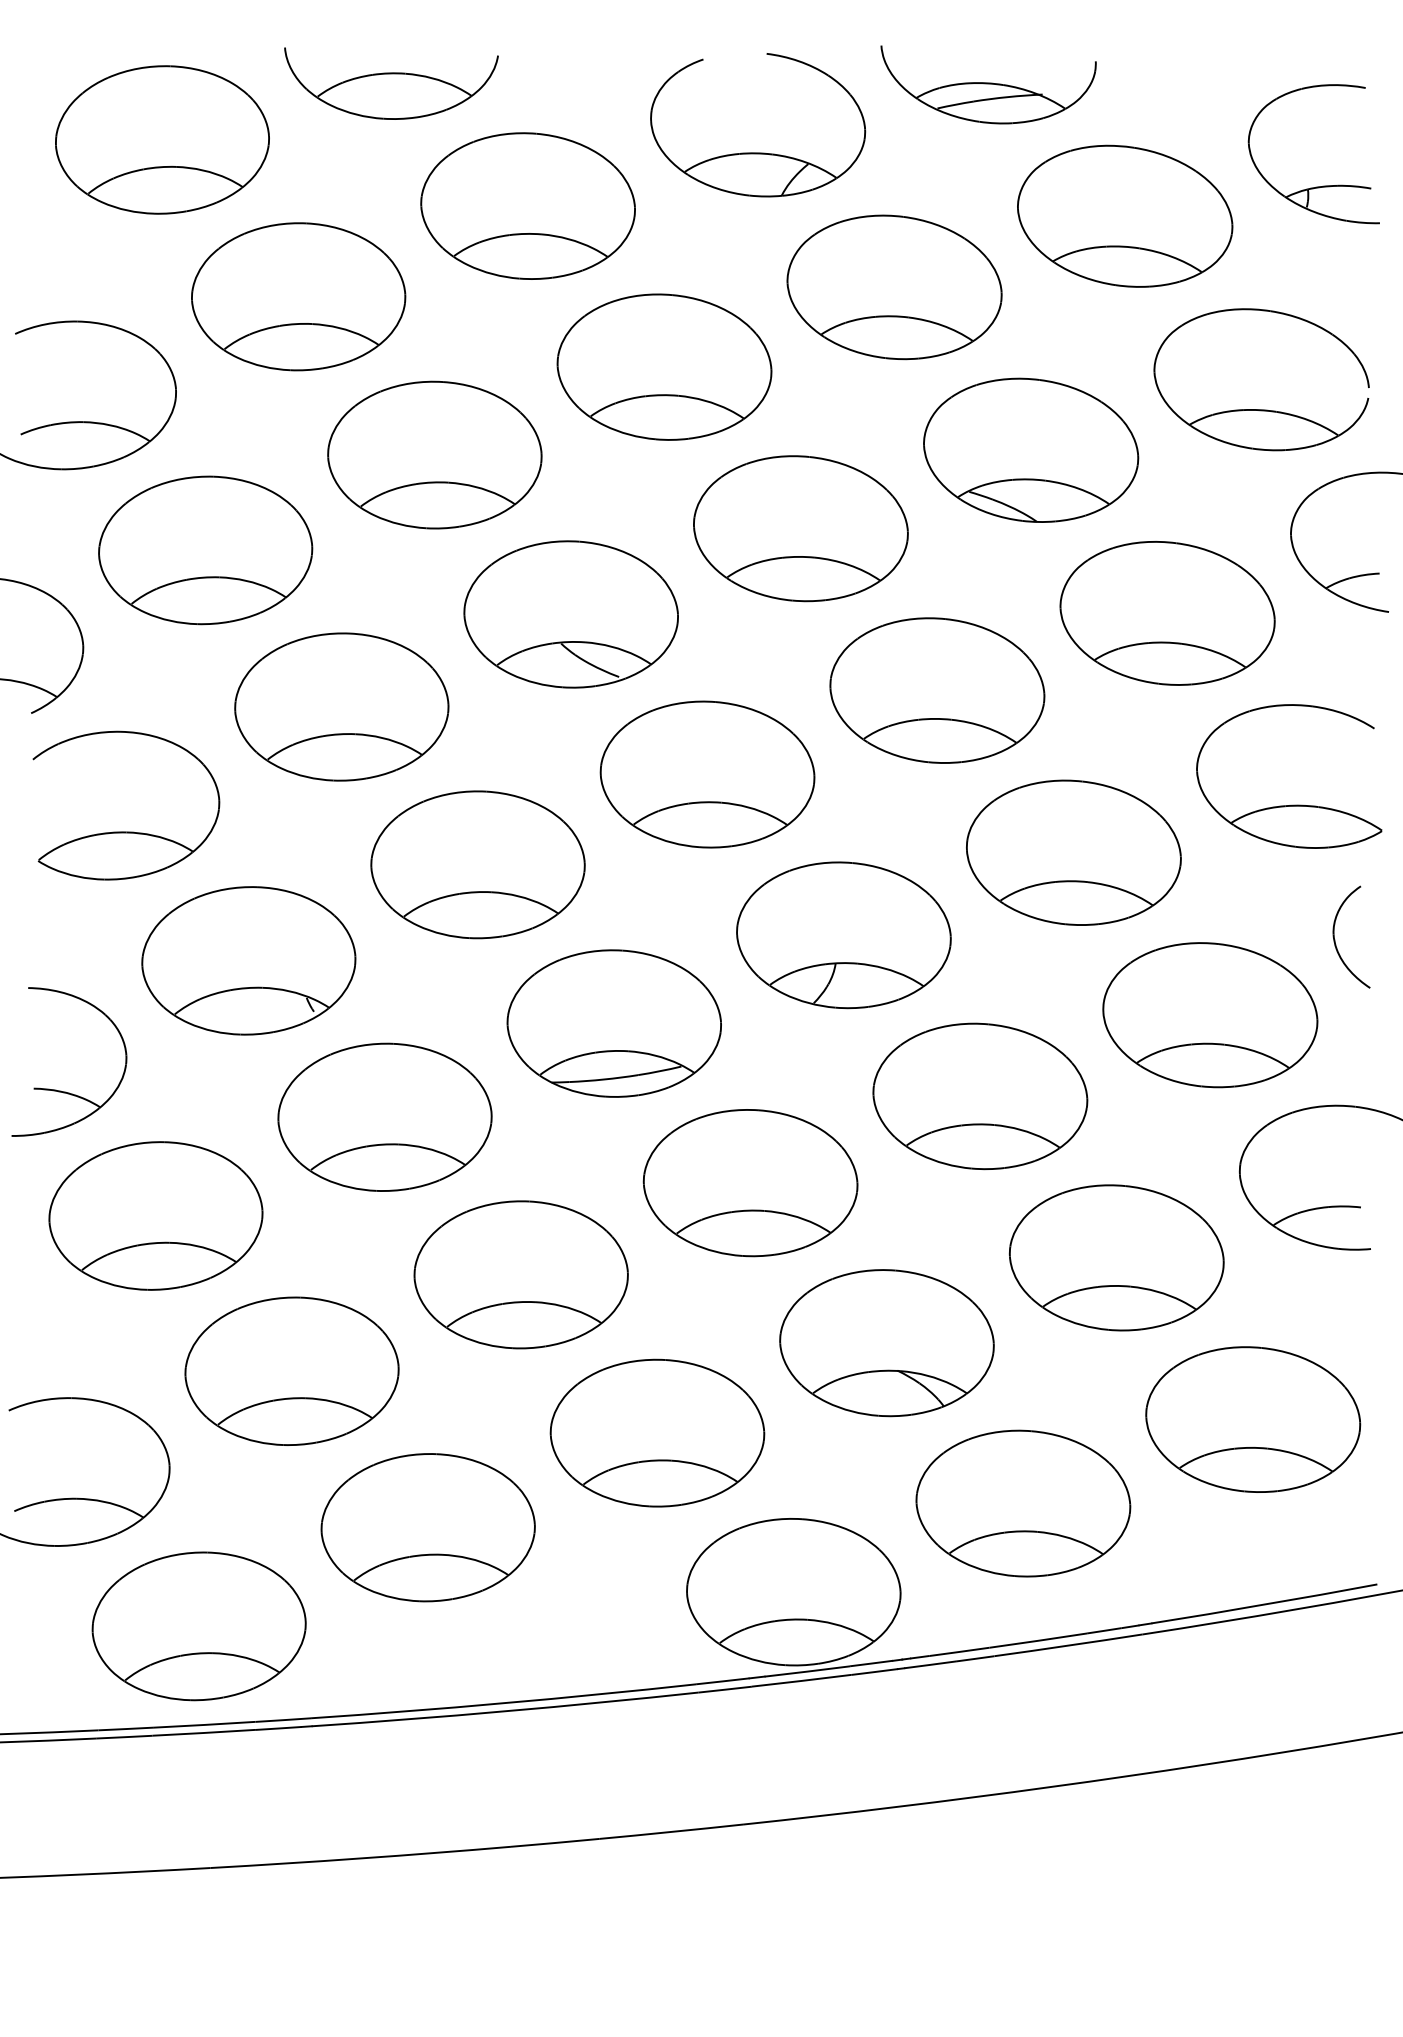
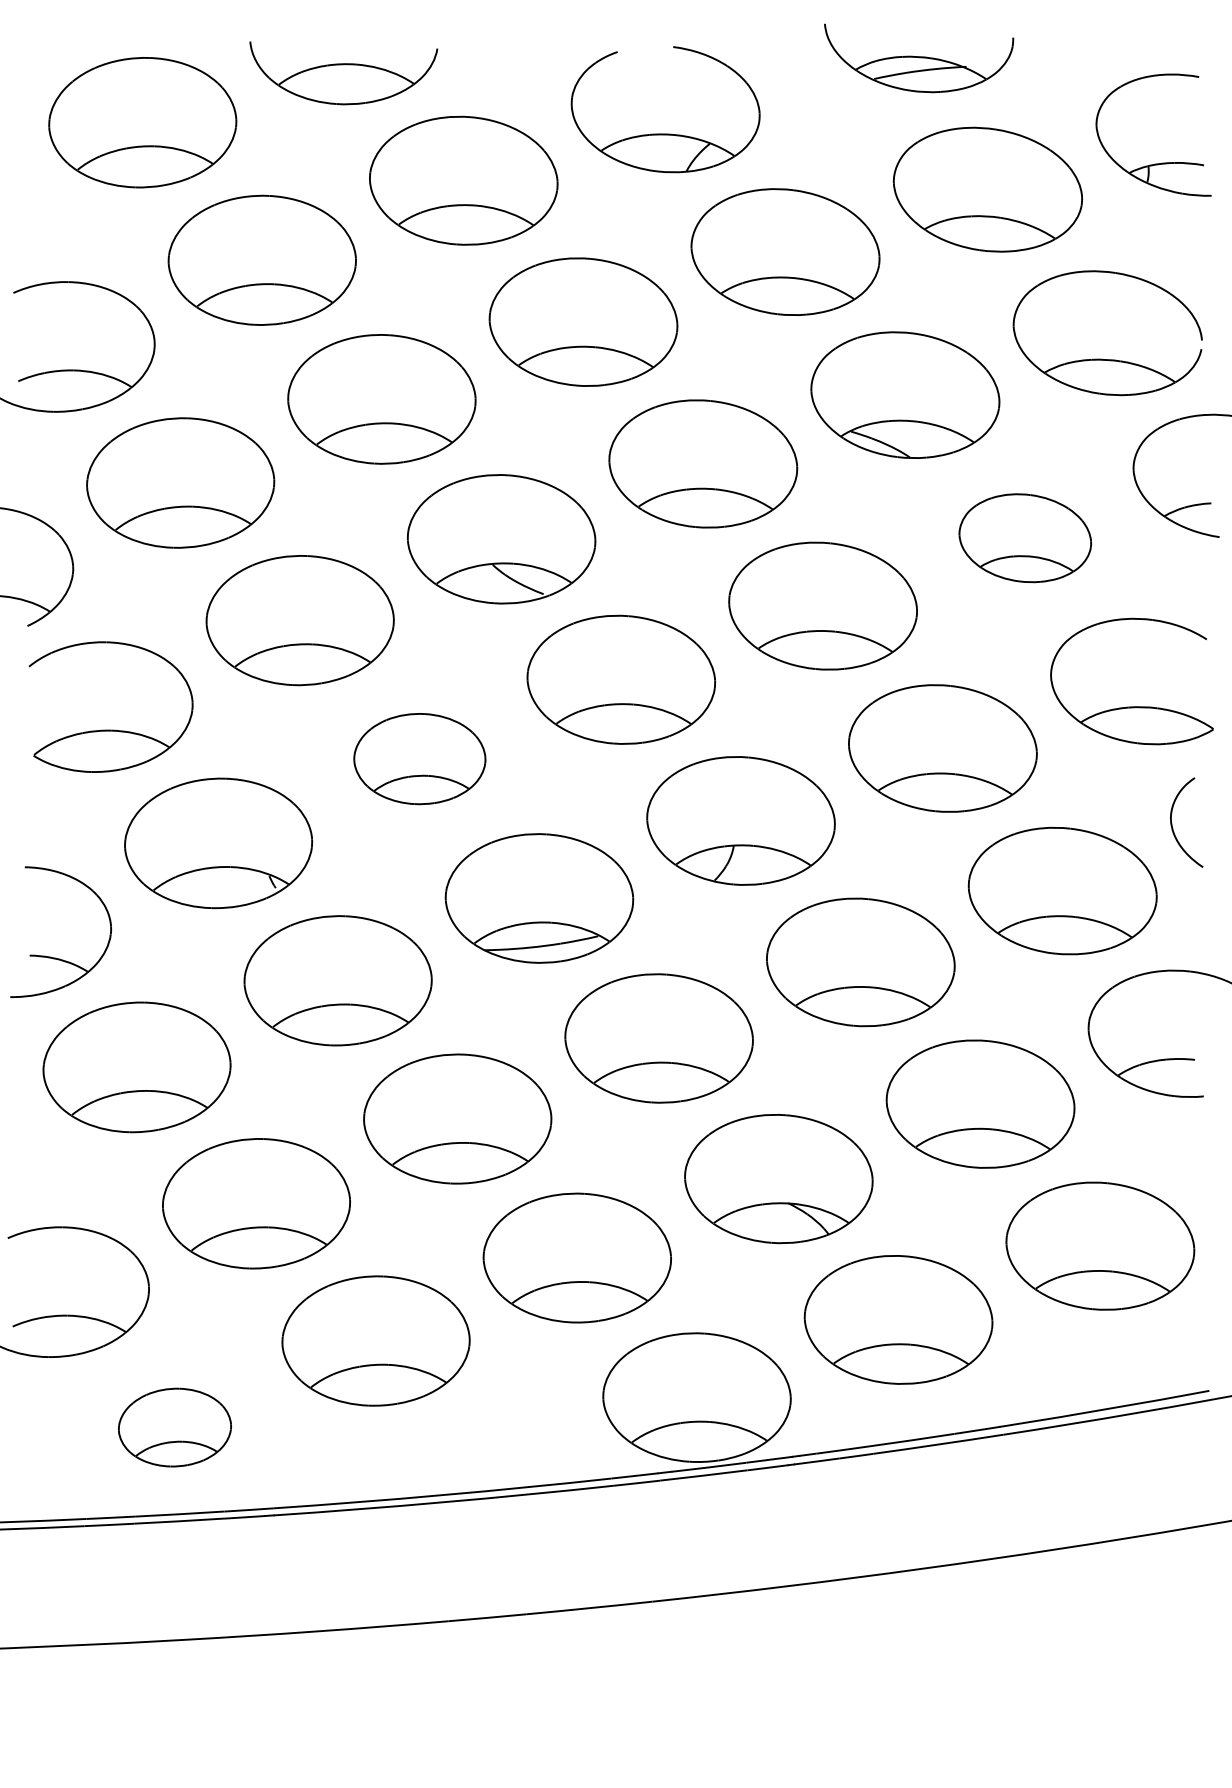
part: (989, 85) -> (919, 58), moved
part: (1167, 612) -> (1025, 537), size x0.7
part: (477, 864) -> (419, 758), size x0.7
part: (198, 1626) -> (174, 1427), size x0.6

